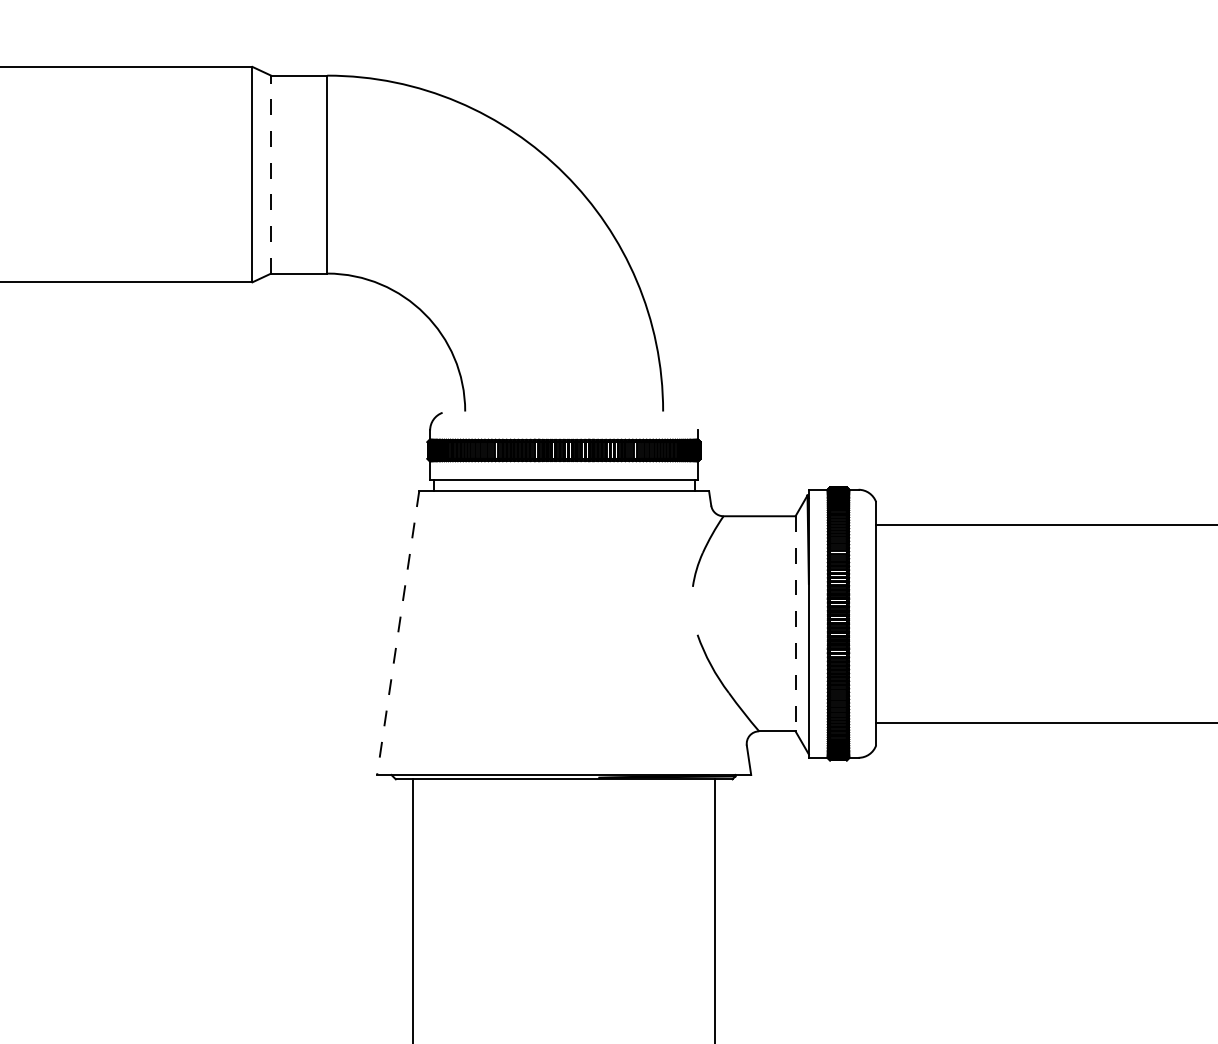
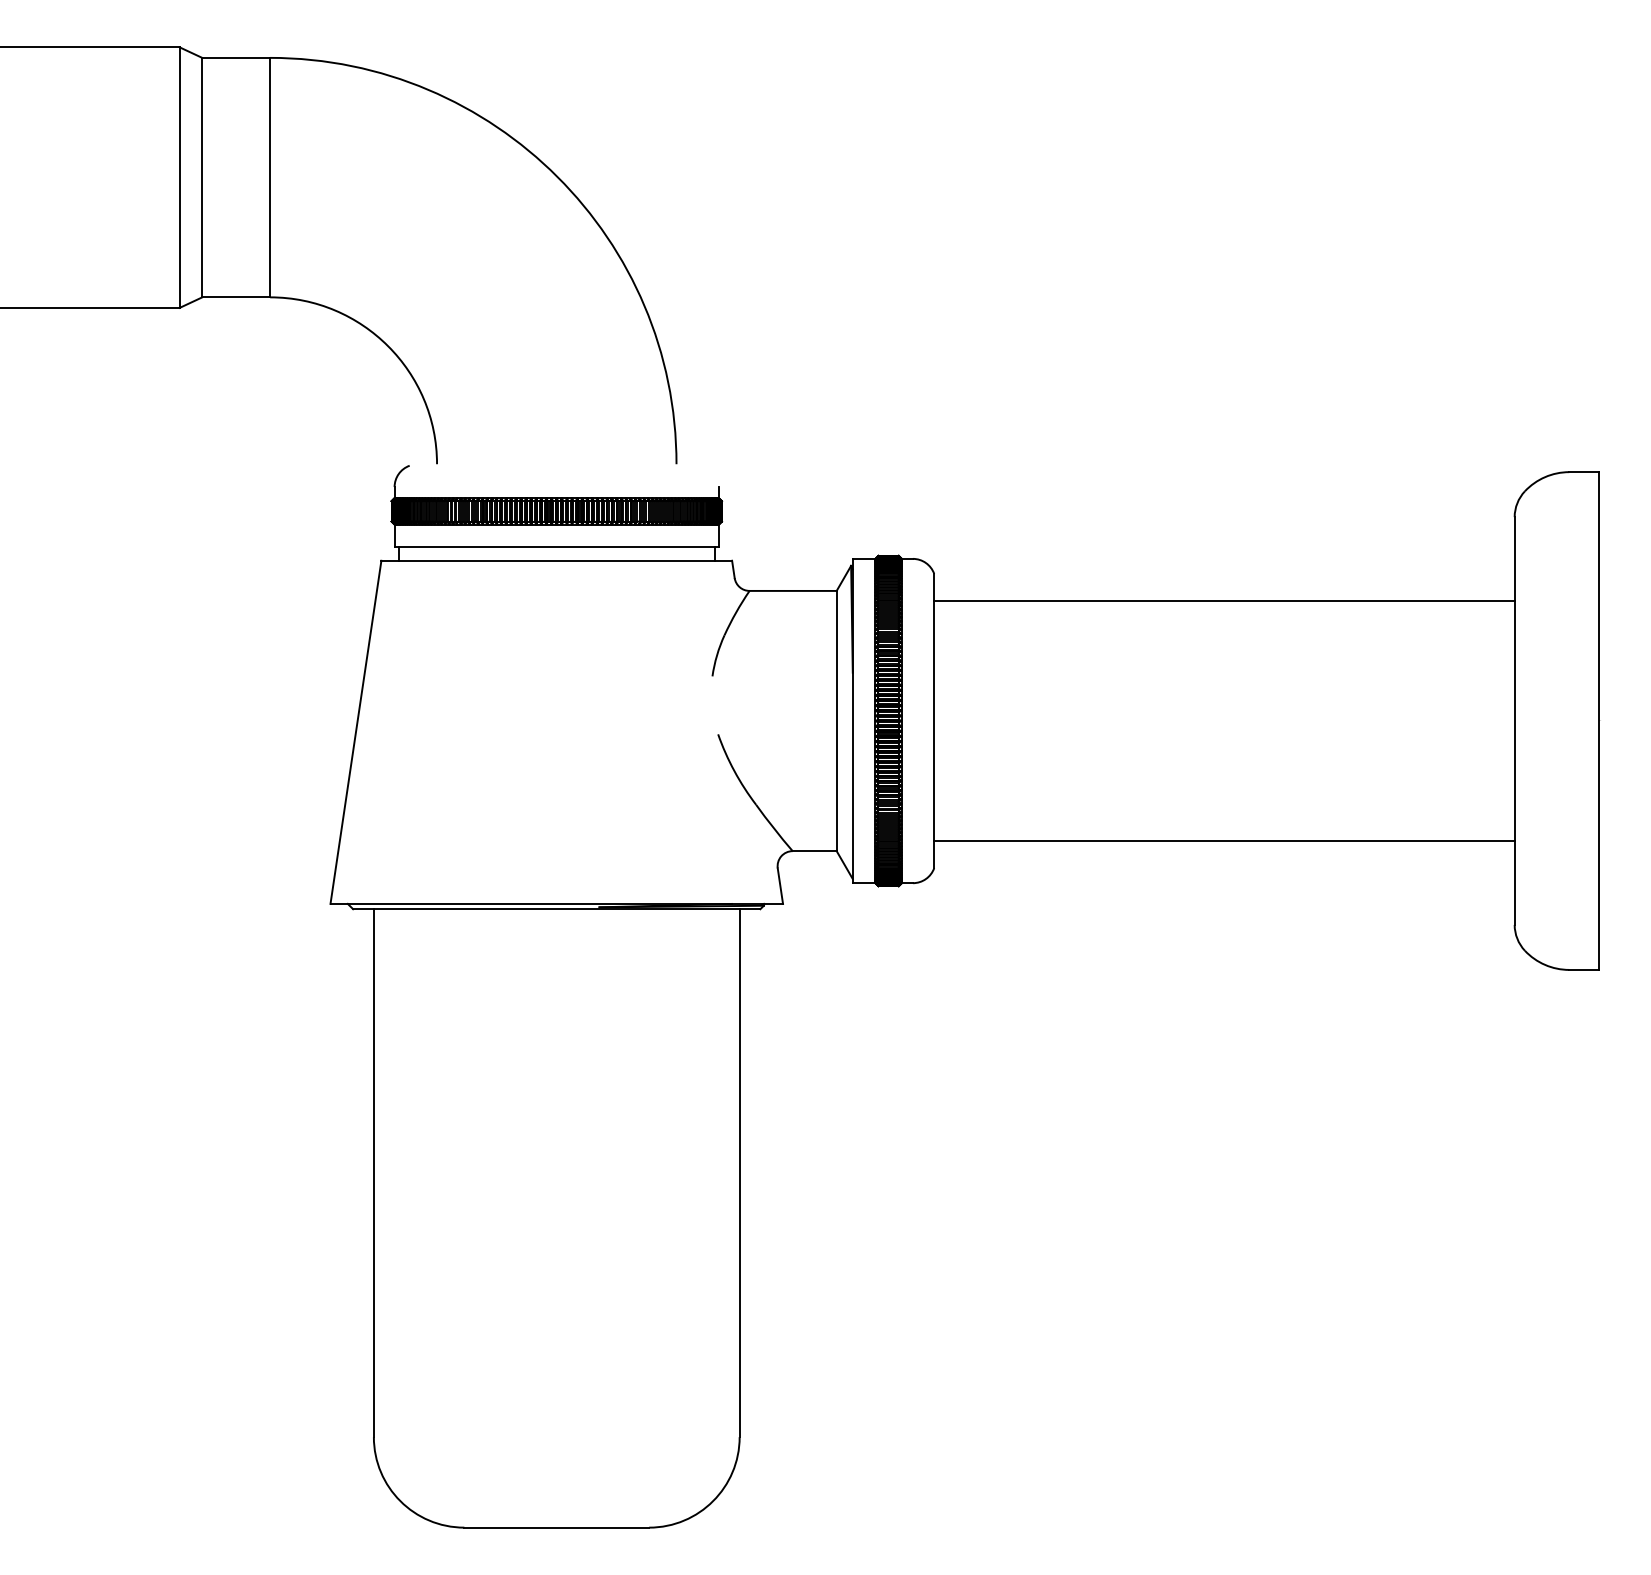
line: (271, 174) -> (202, 177), dashed -> solid
line: (795, 624) -> (836, 721), dashed -> solid
line: (397, 633) -> (355, 732), dashed -> solid

